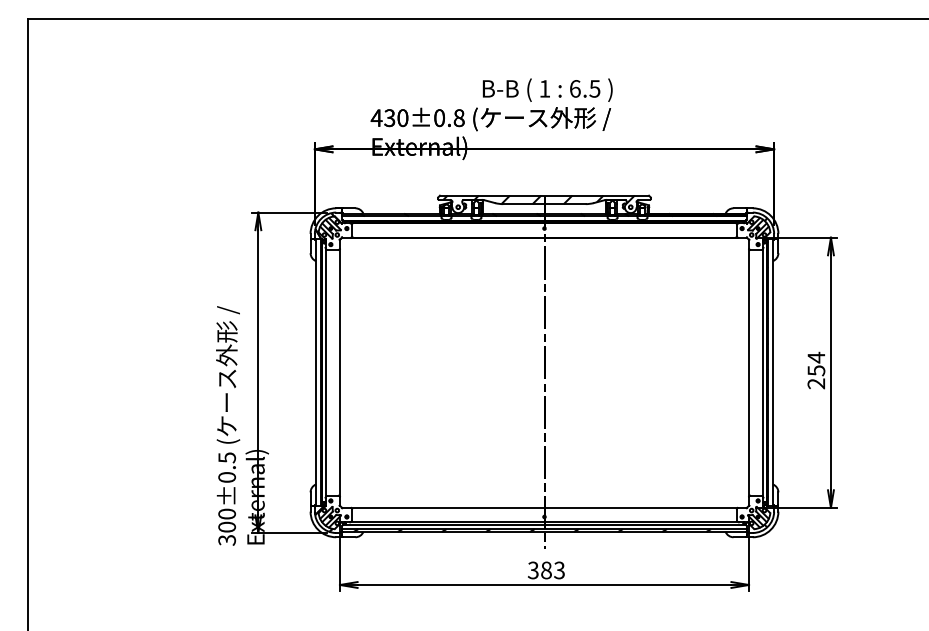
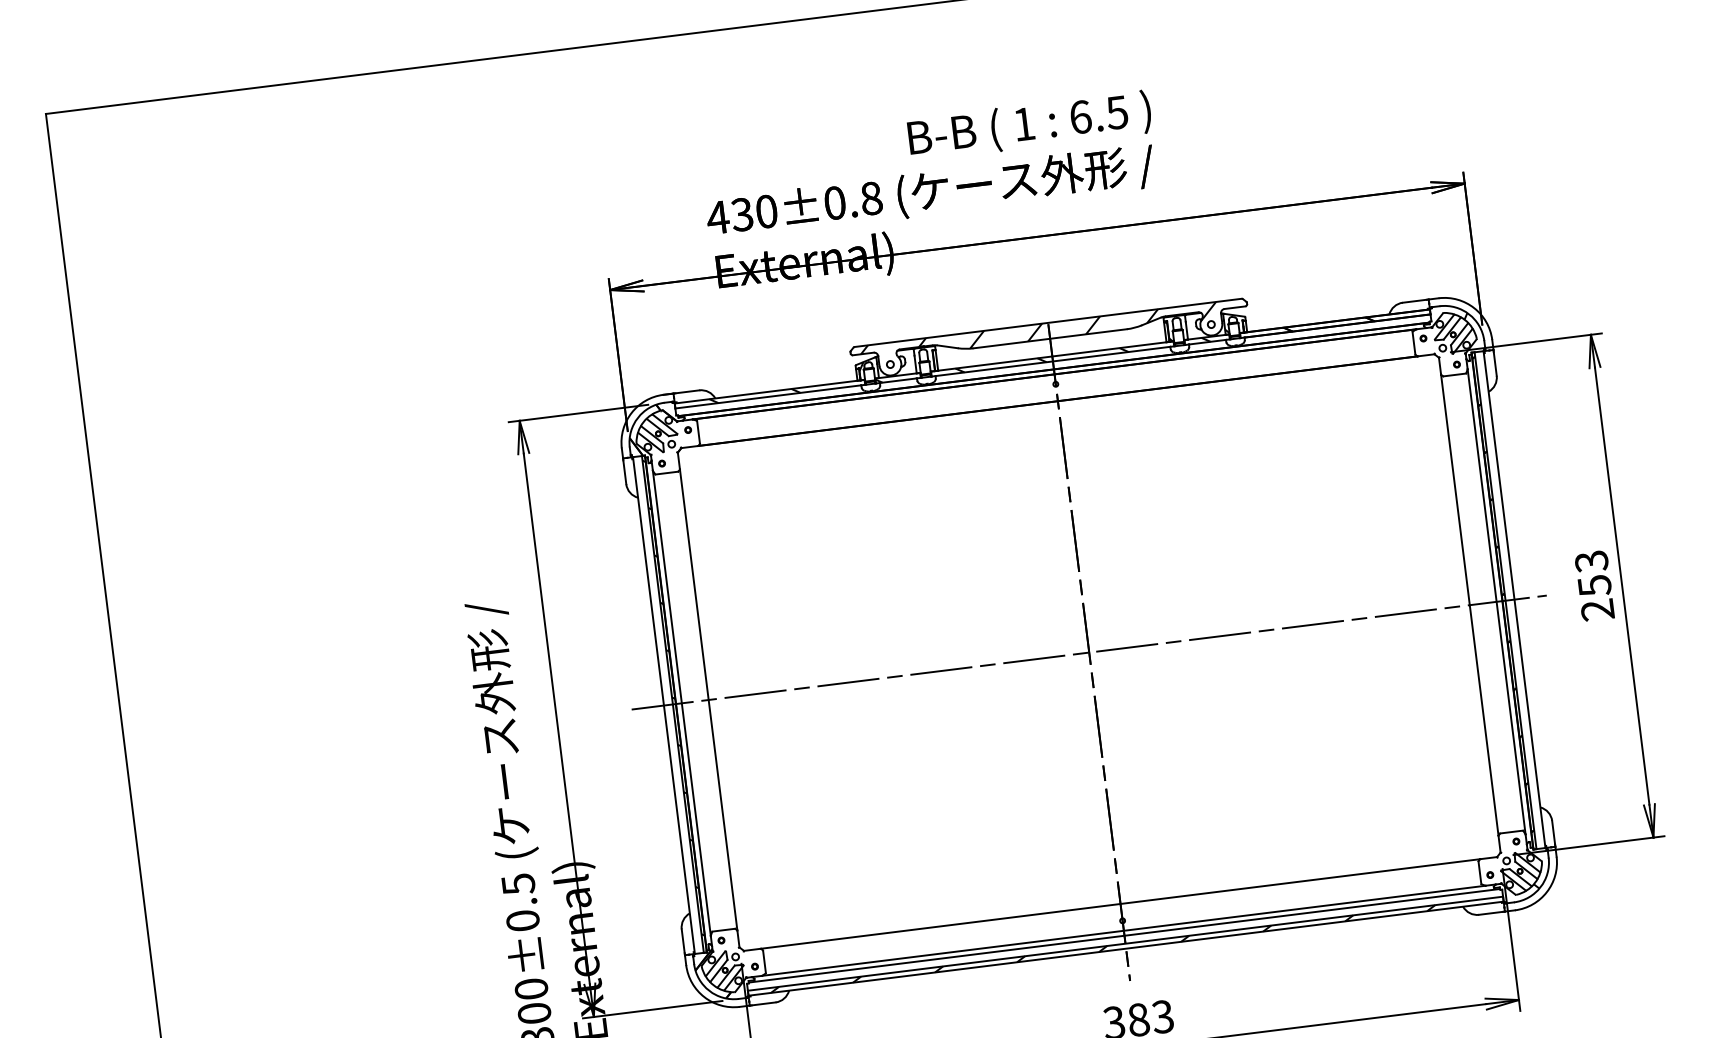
text: (816, 357) -> (1591, 561), 254 -> 253
line: (544, 372) -> (1089, 652), added

